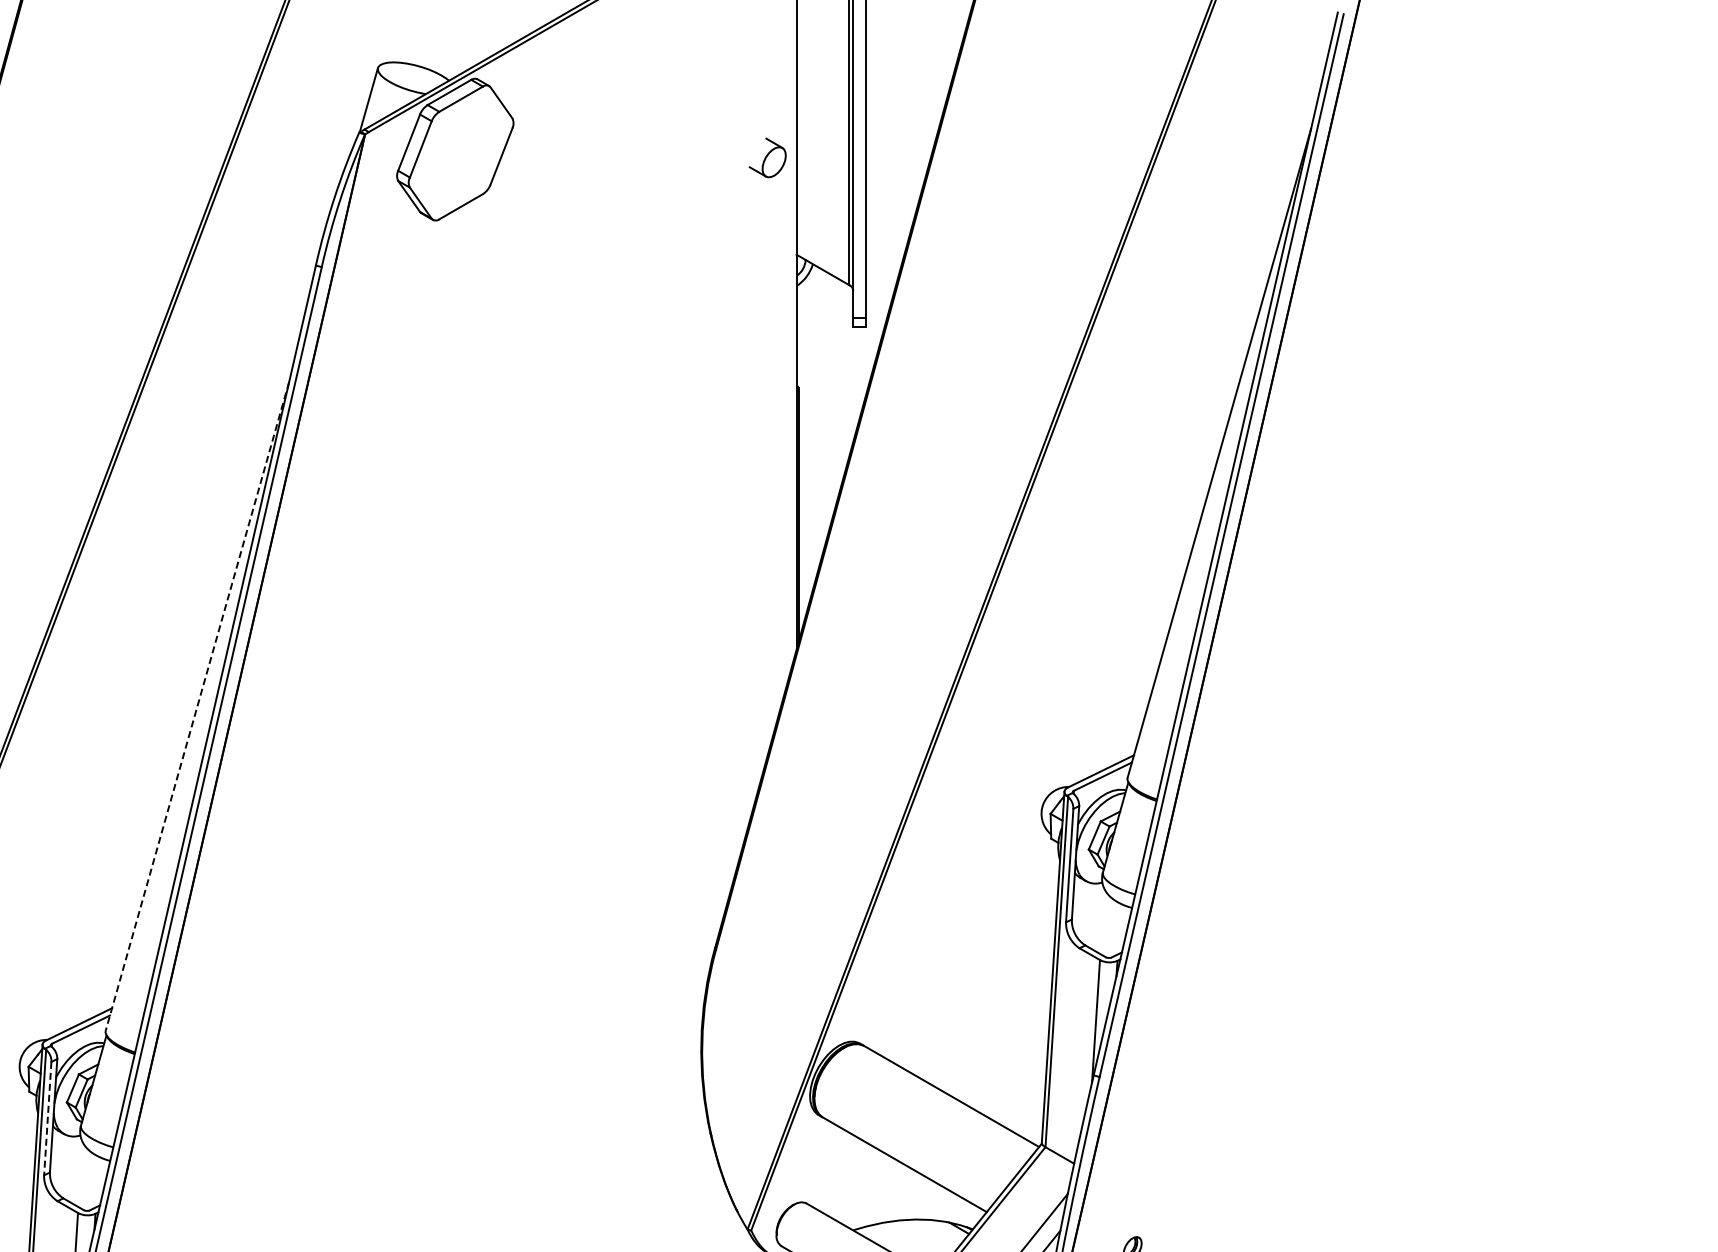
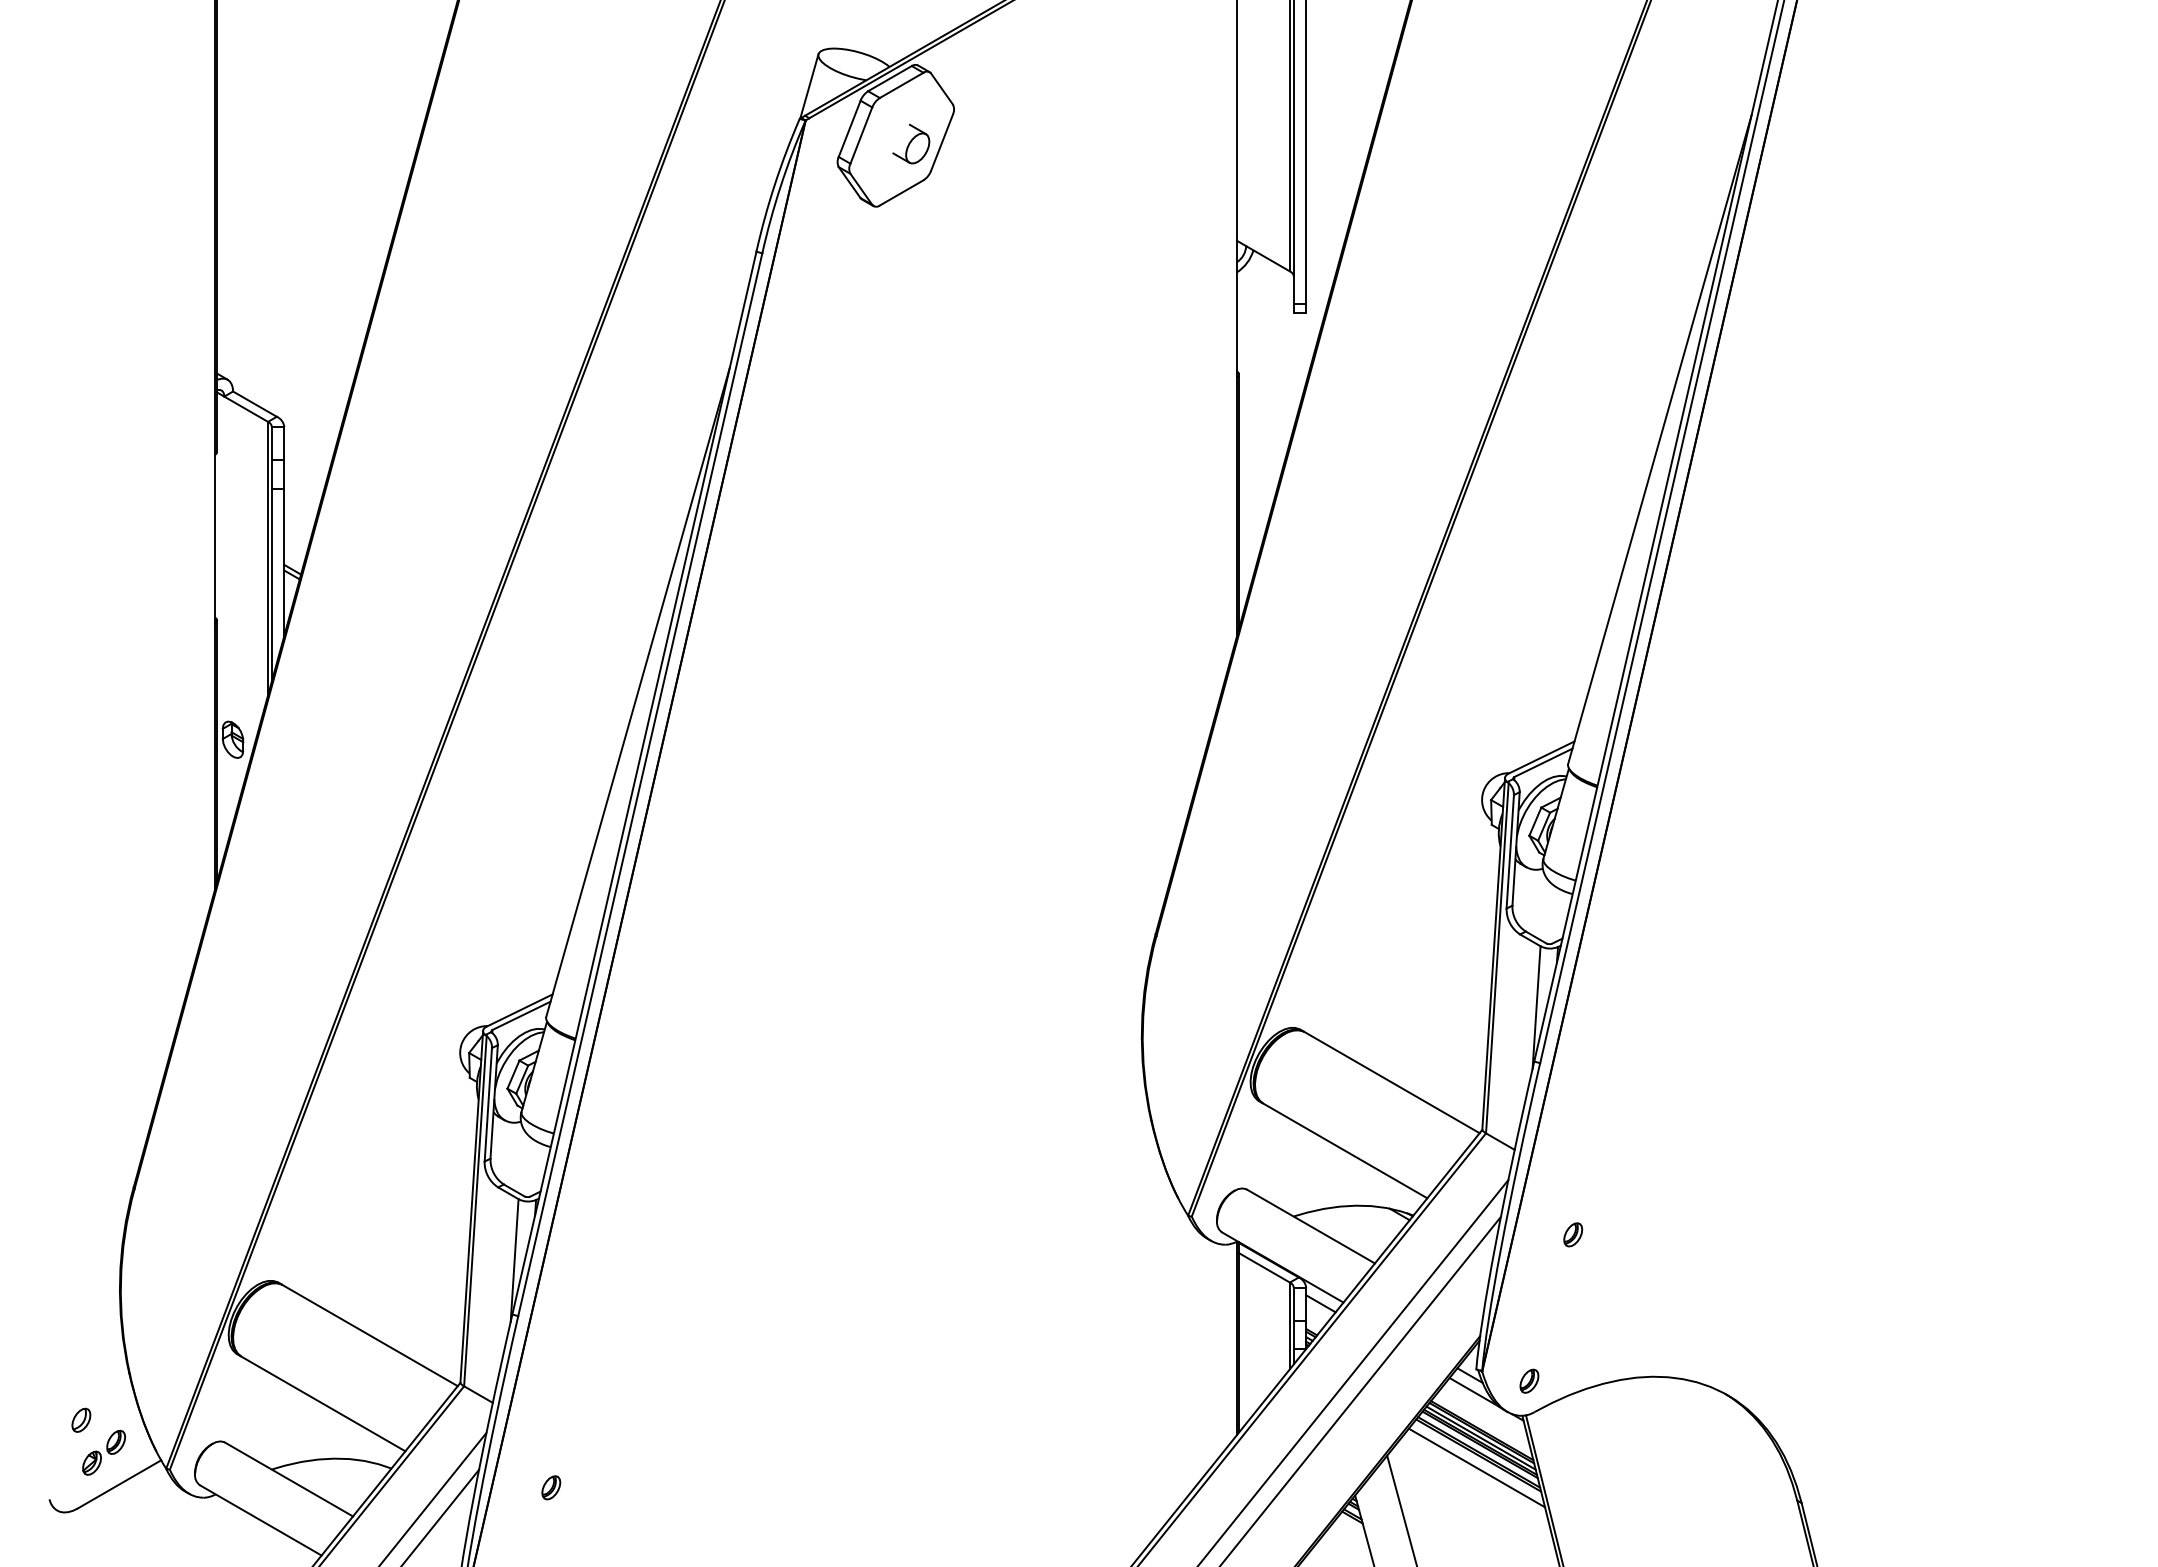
part: (767, 157) -> (911, 143), moved
line: (196, 707) -> (637, 693), dashed -> solid
line: (47, 1118) -> (488, 1104), dashed -> solid

